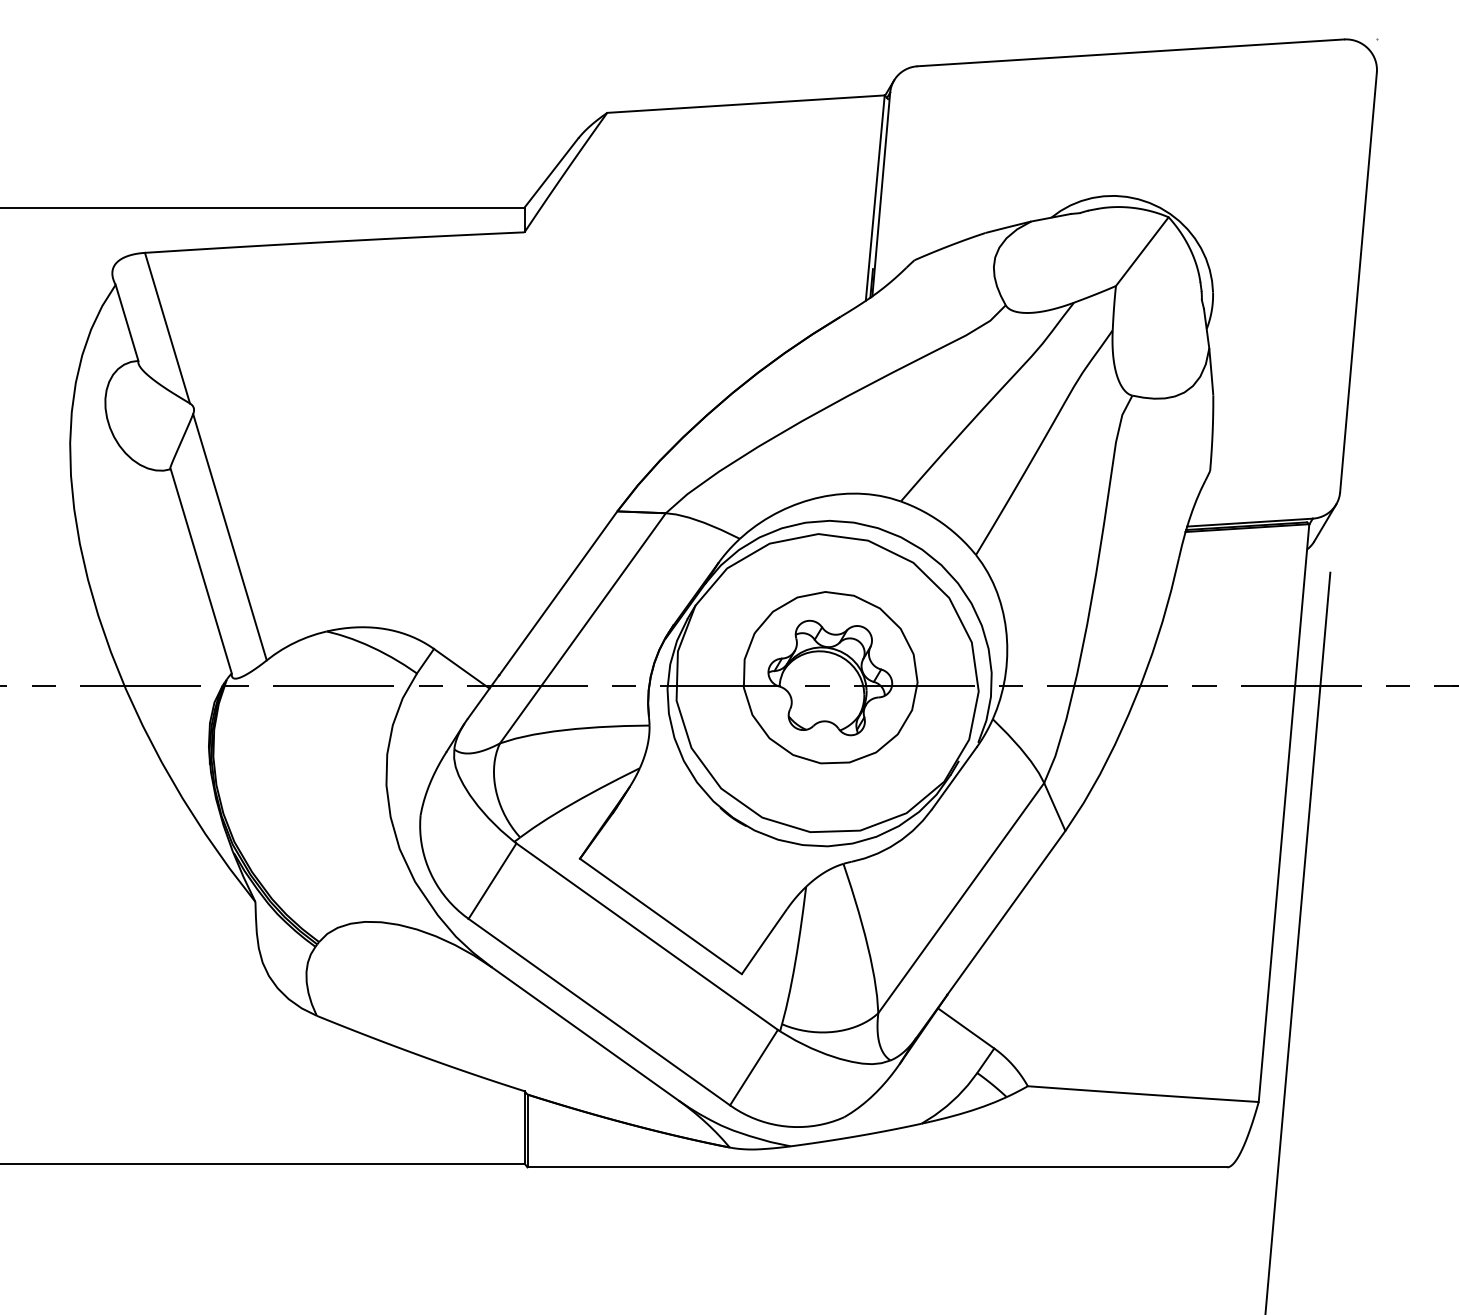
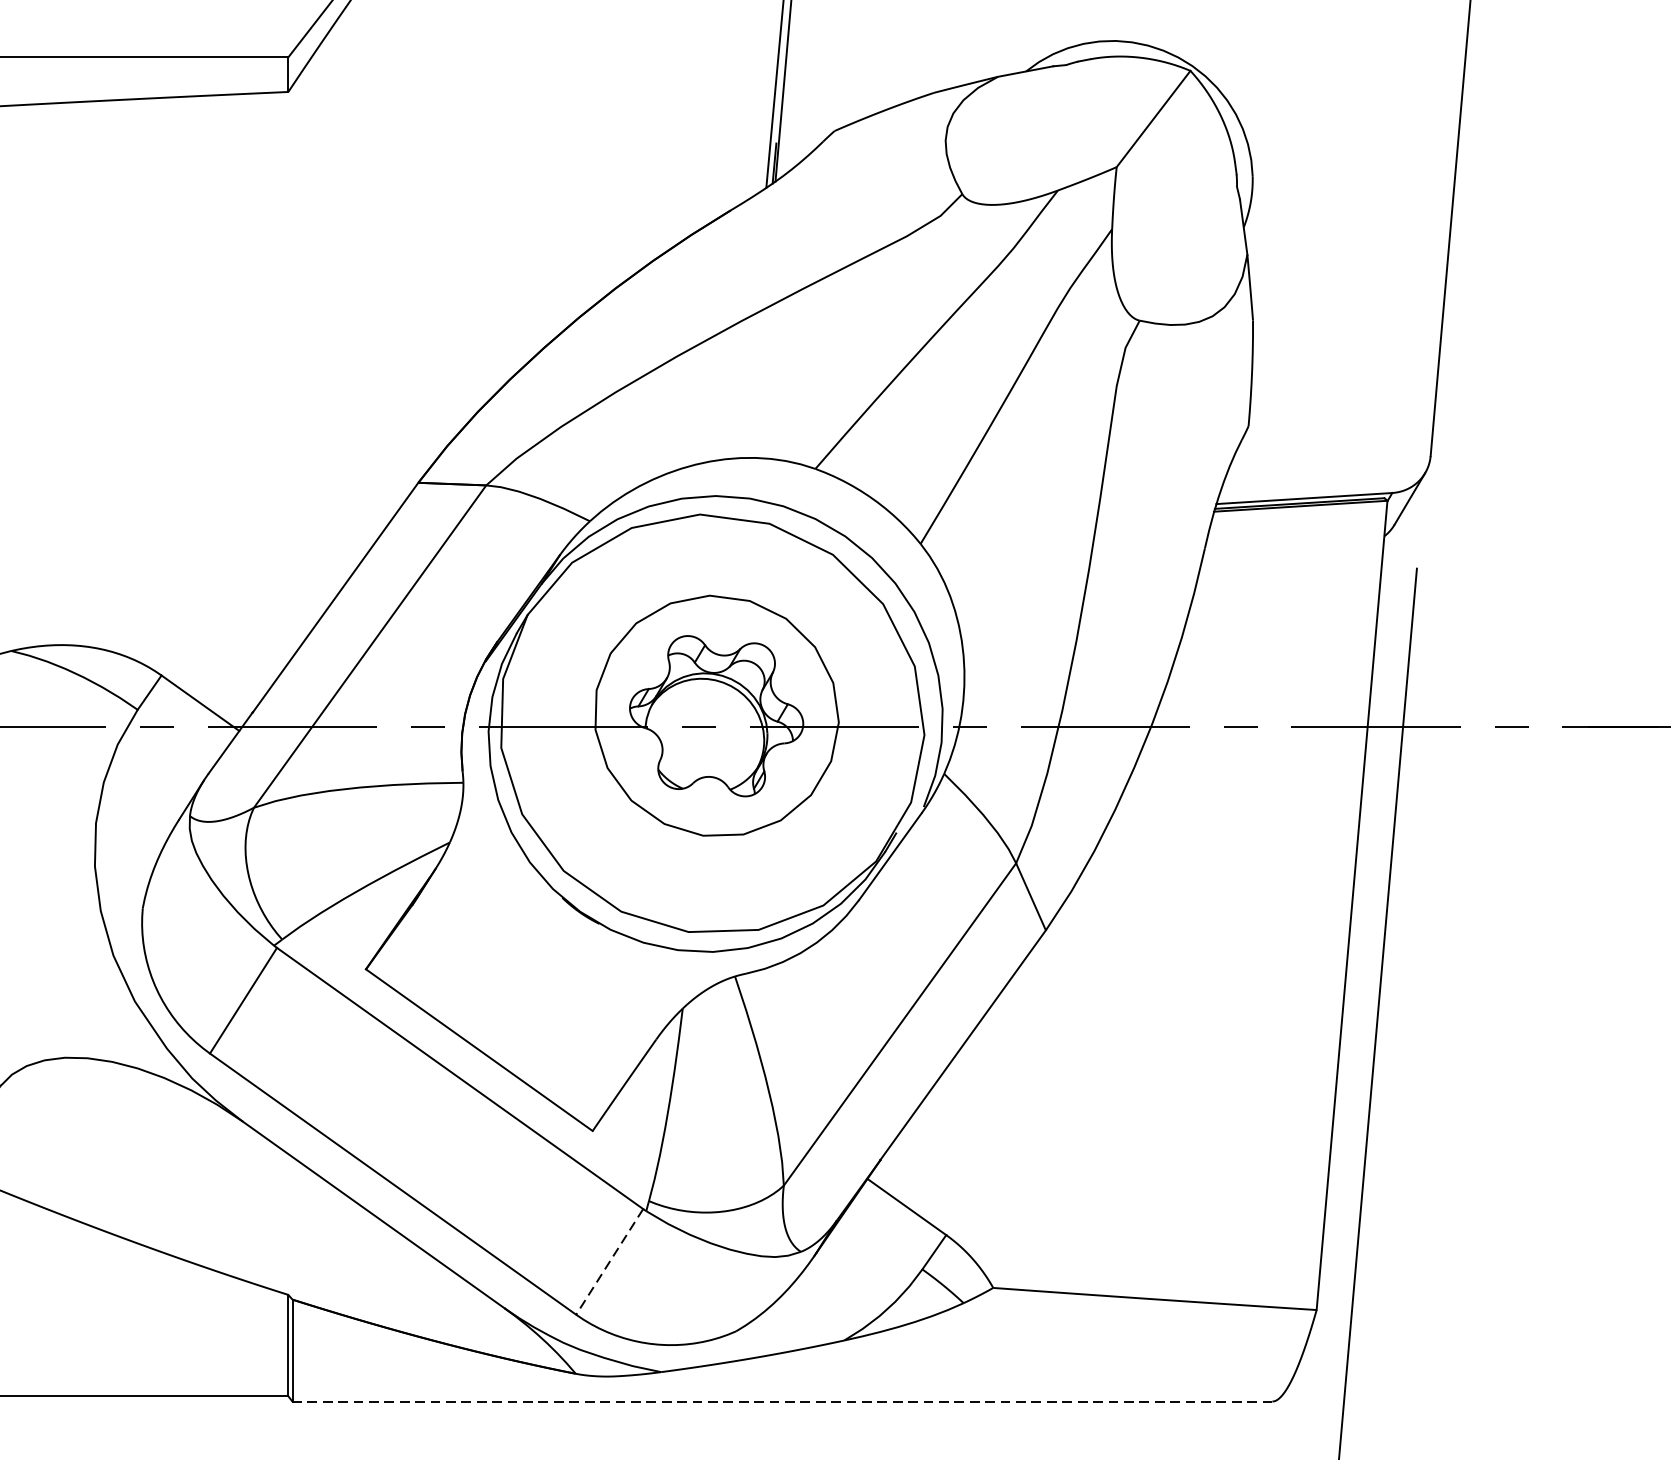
line: (753, 1067) -> (609, 1261), solid -> dashed
line: (877, 1167) -> (782, 1401), solid -> dashed

